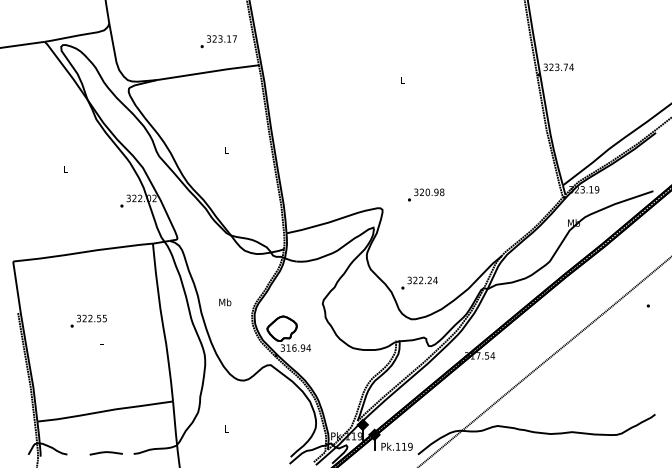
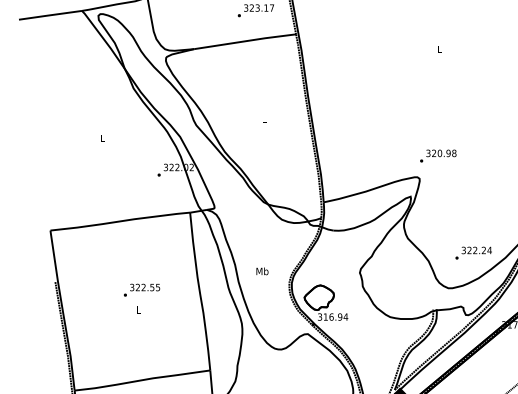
text: (426, 194) -> (438, 155), moved
text: (419, 282) -> (473, 252), moved
text: (88, 320) -> (141, 289), moved

